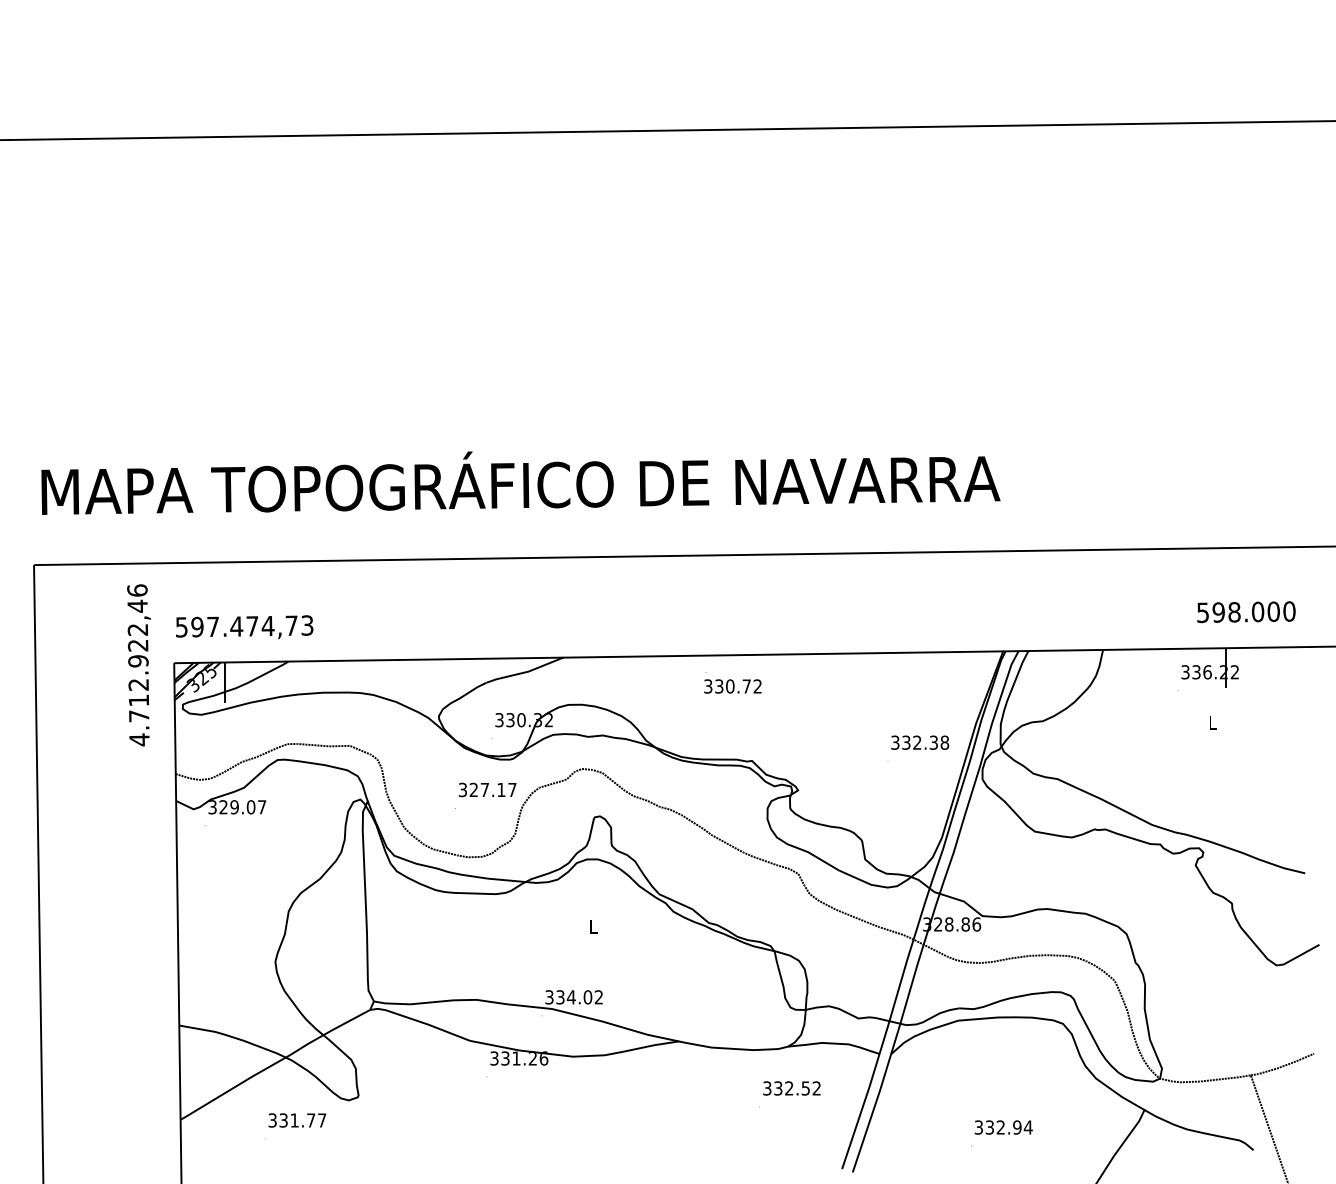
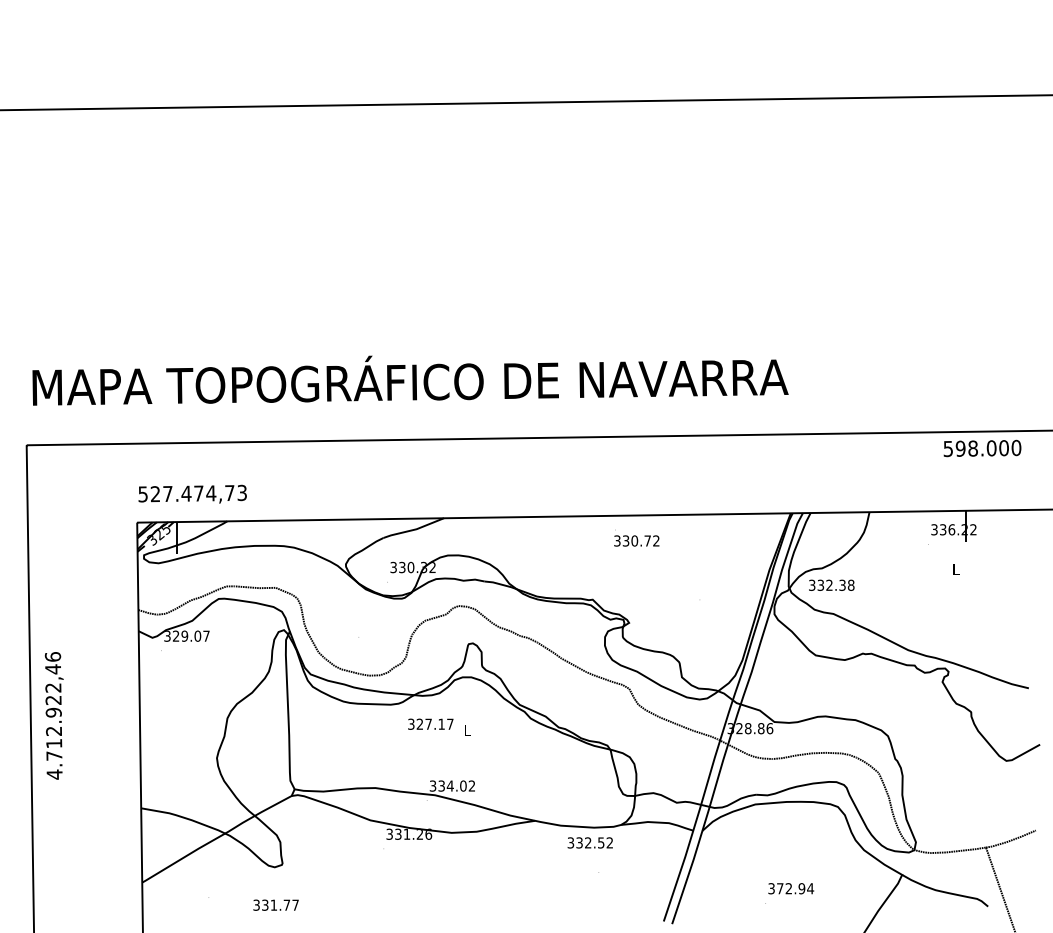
text: (1246, 612) -> (982, 448), moved
text: (197, 627) -> (155, 494), 597.474,73 -> 527.474,73
text: (138, 665) -> (53, 716), moved
text: (732, 682) -> (636, 537), moved
text: (920, 742) -> (832, 585), moved
text: (487, 789) -> (430, 723), moved
text: (791, 1088) -> (589, 842), moved
text: (297, 1120) -> (276, 905), moved
text: (989, 1127) -> (779, 888), 332.94 -> 372.94

